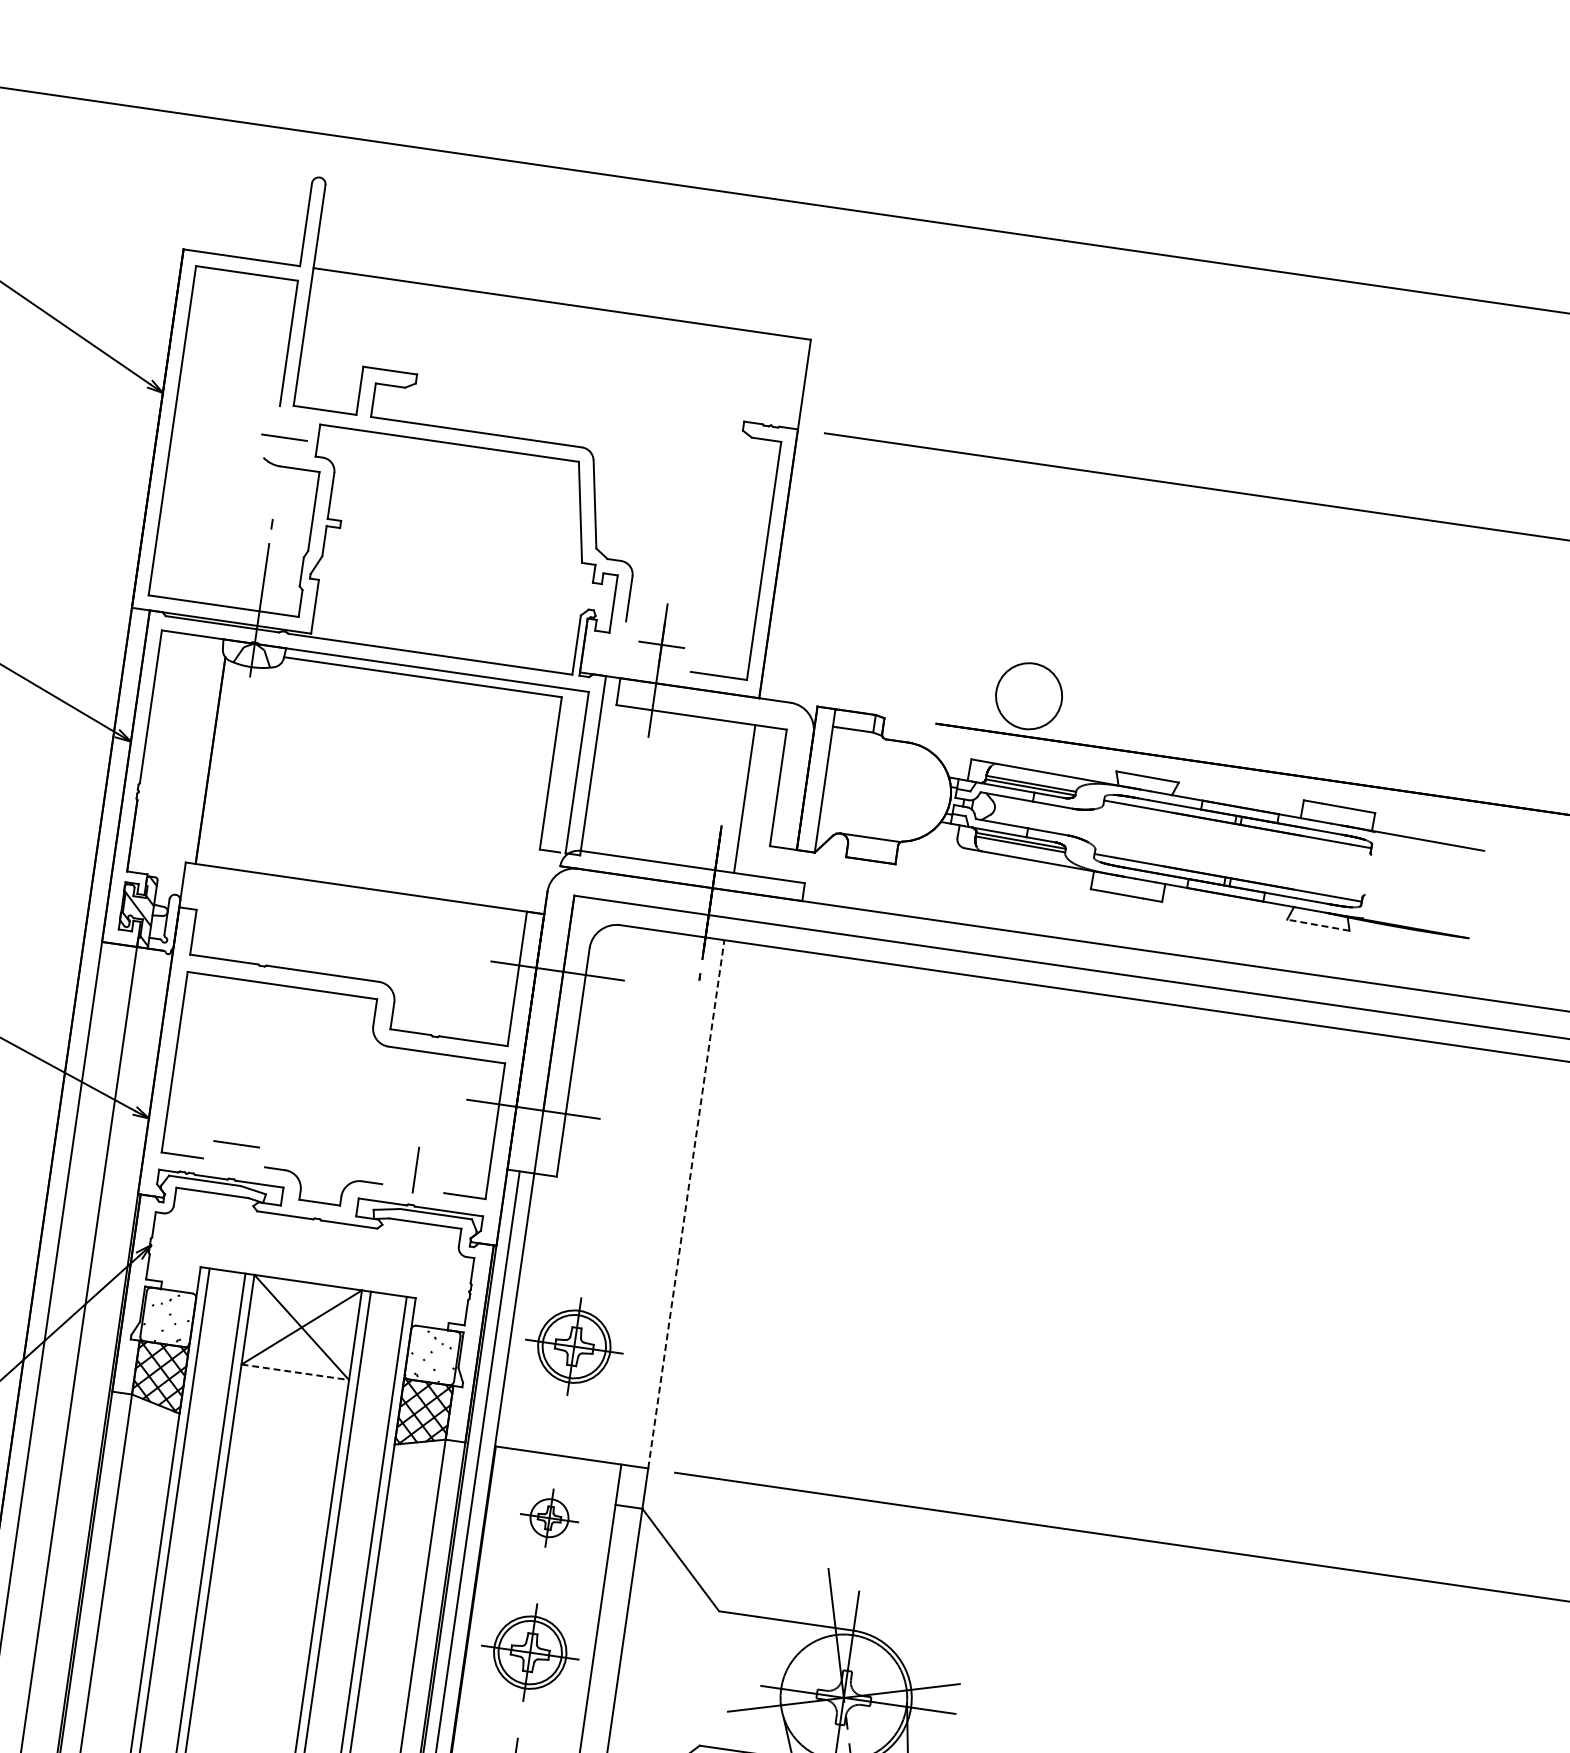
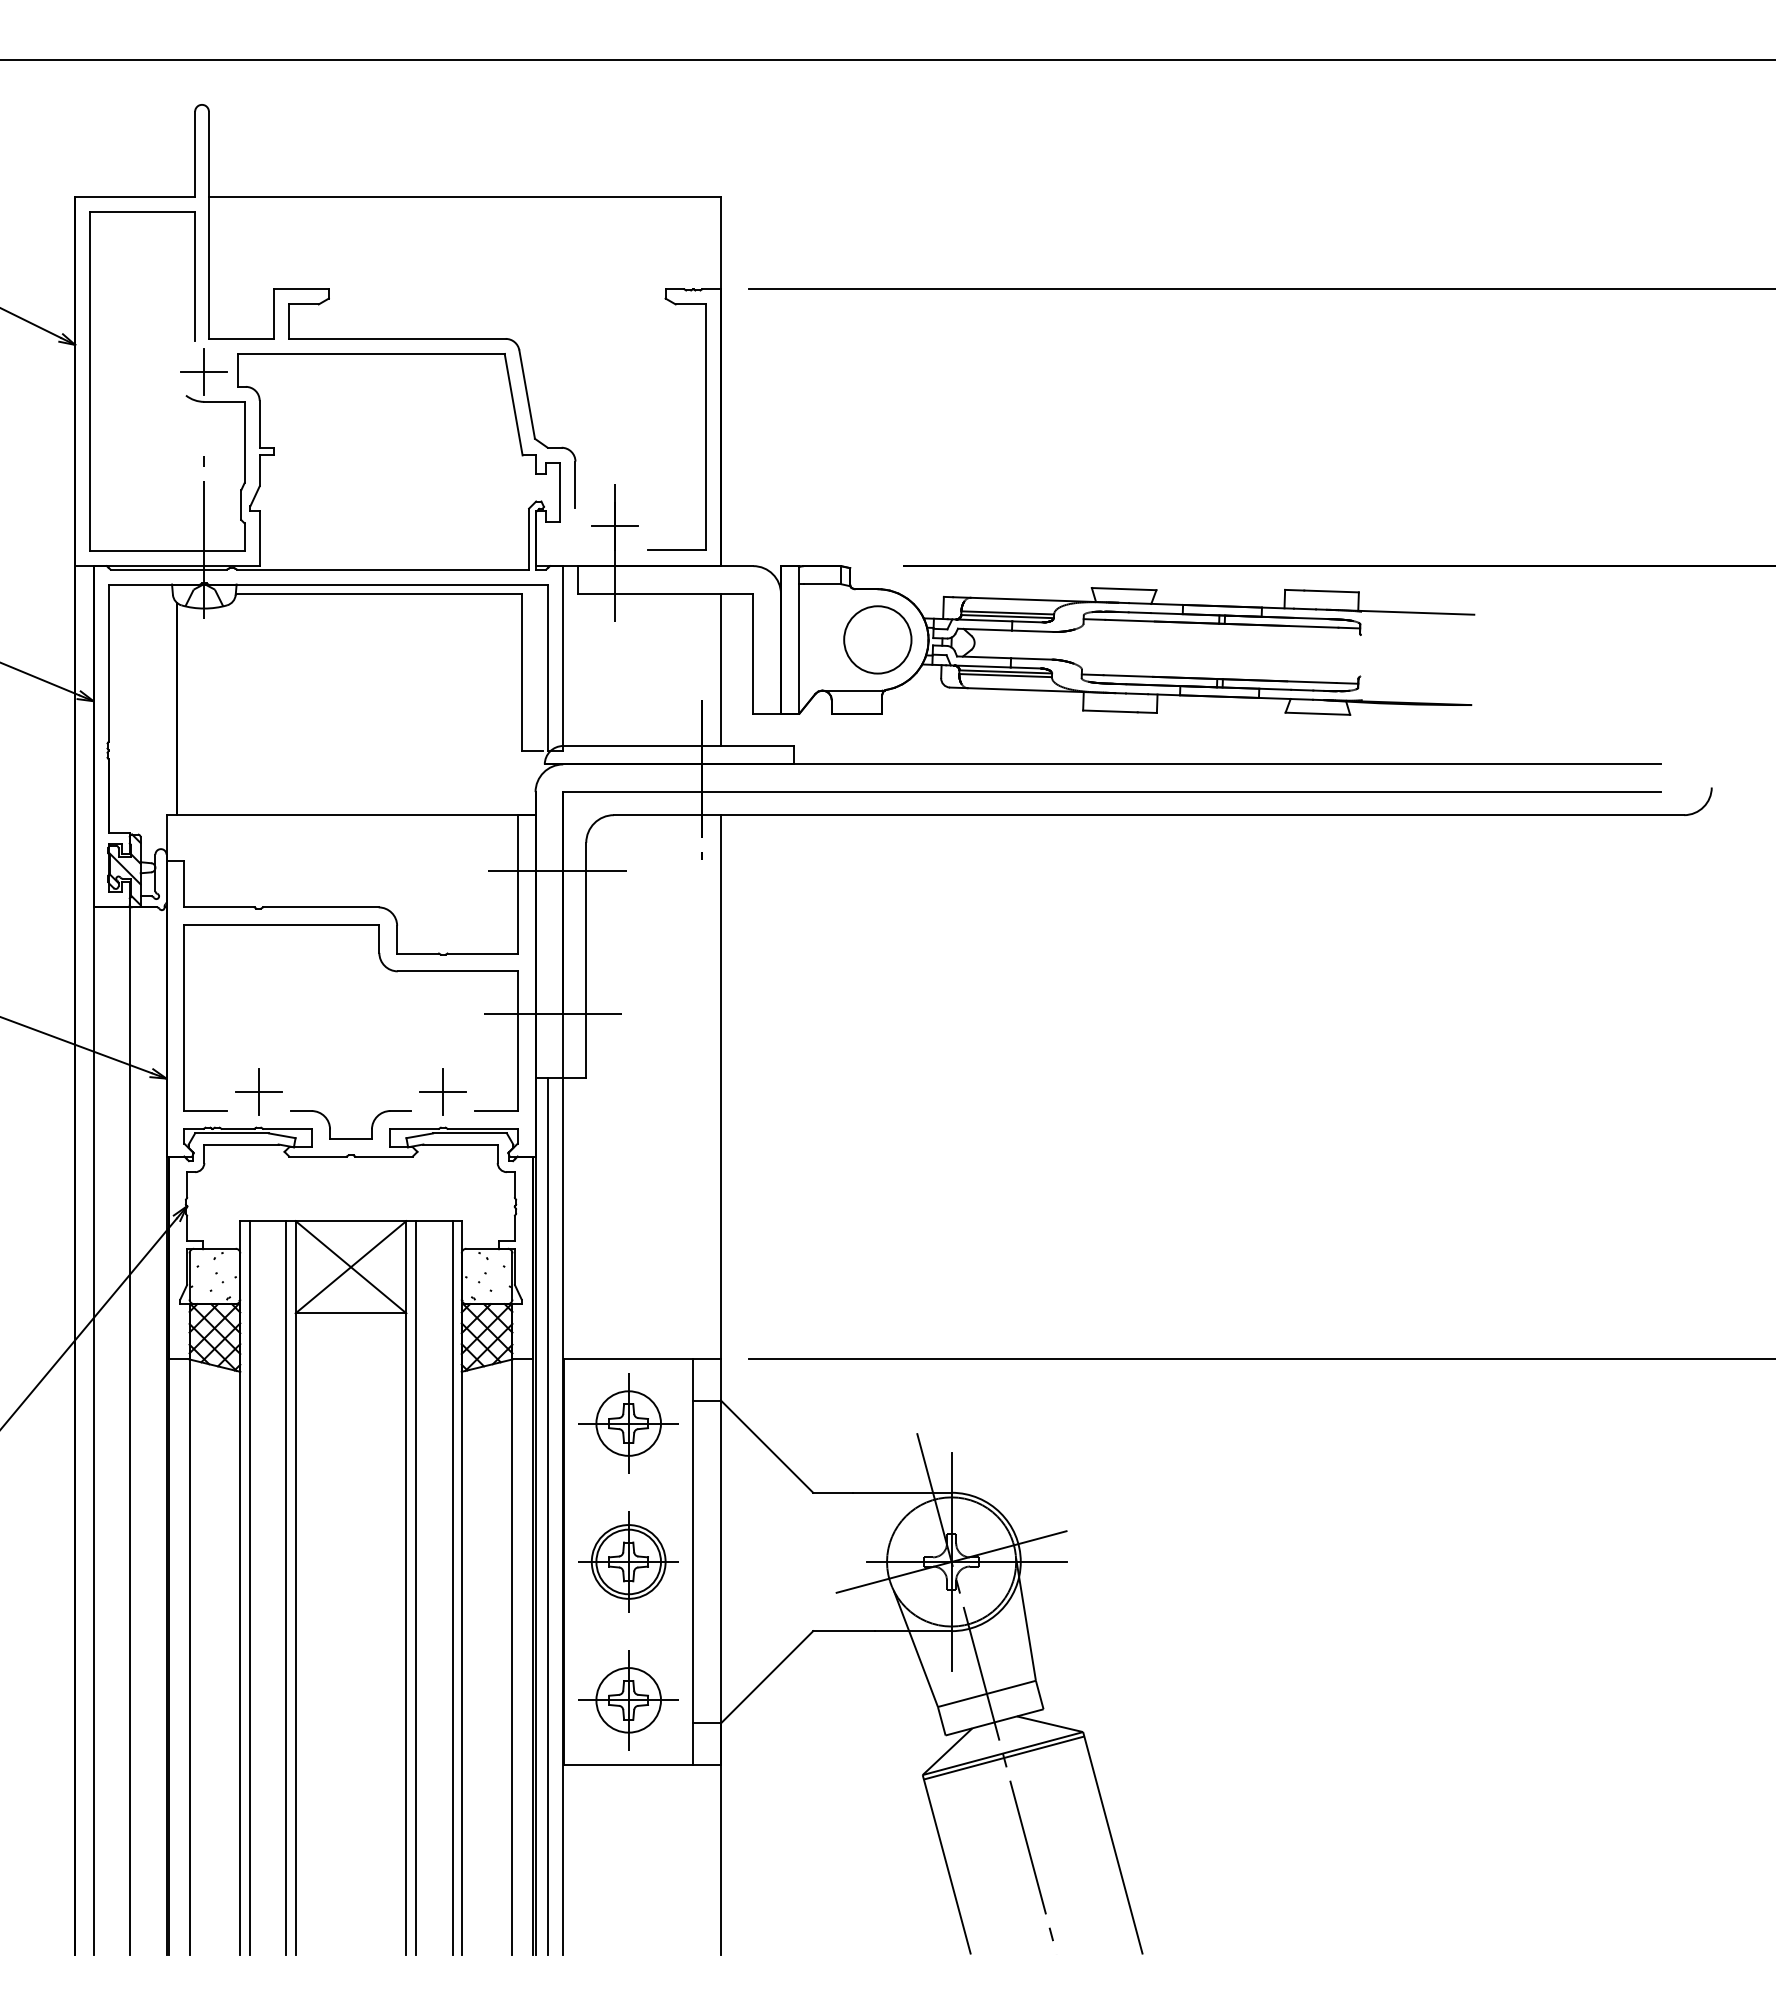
line: (284, 437) -> (204, 372), added
circle: (1028, 695) -> (877, 639), moved
line: (1318, 924) -> (1317, 713), dashed -> solid
line: (236, 1143) -> (258, 1091), added
line: (416, 1169) -> (443, 1091), added
line: (685, 1204) -> (720, 1087), dashed -> solid
part: (574, 1346) -> (628, 1246), removed
line: (295, 1372) -> (351, 1313), dashed -> solid
part: (549, 1518) -> (628, 1423), size x1.67

